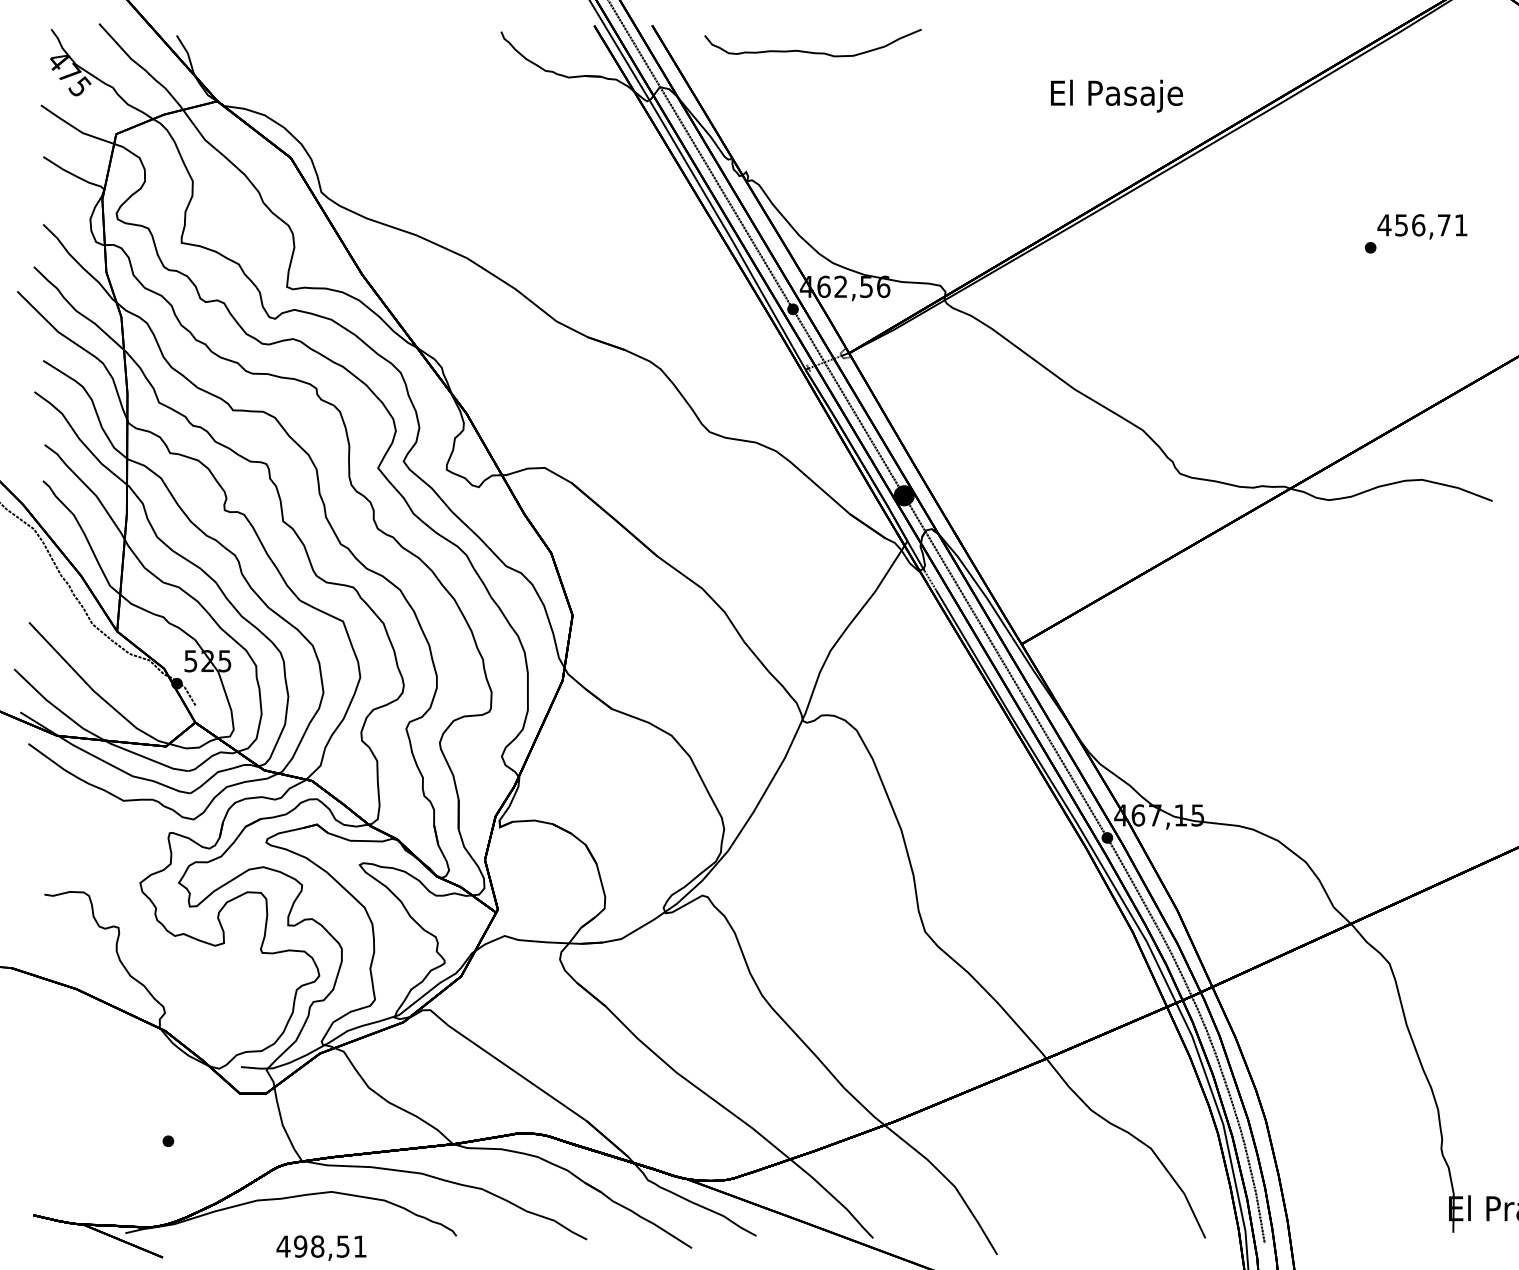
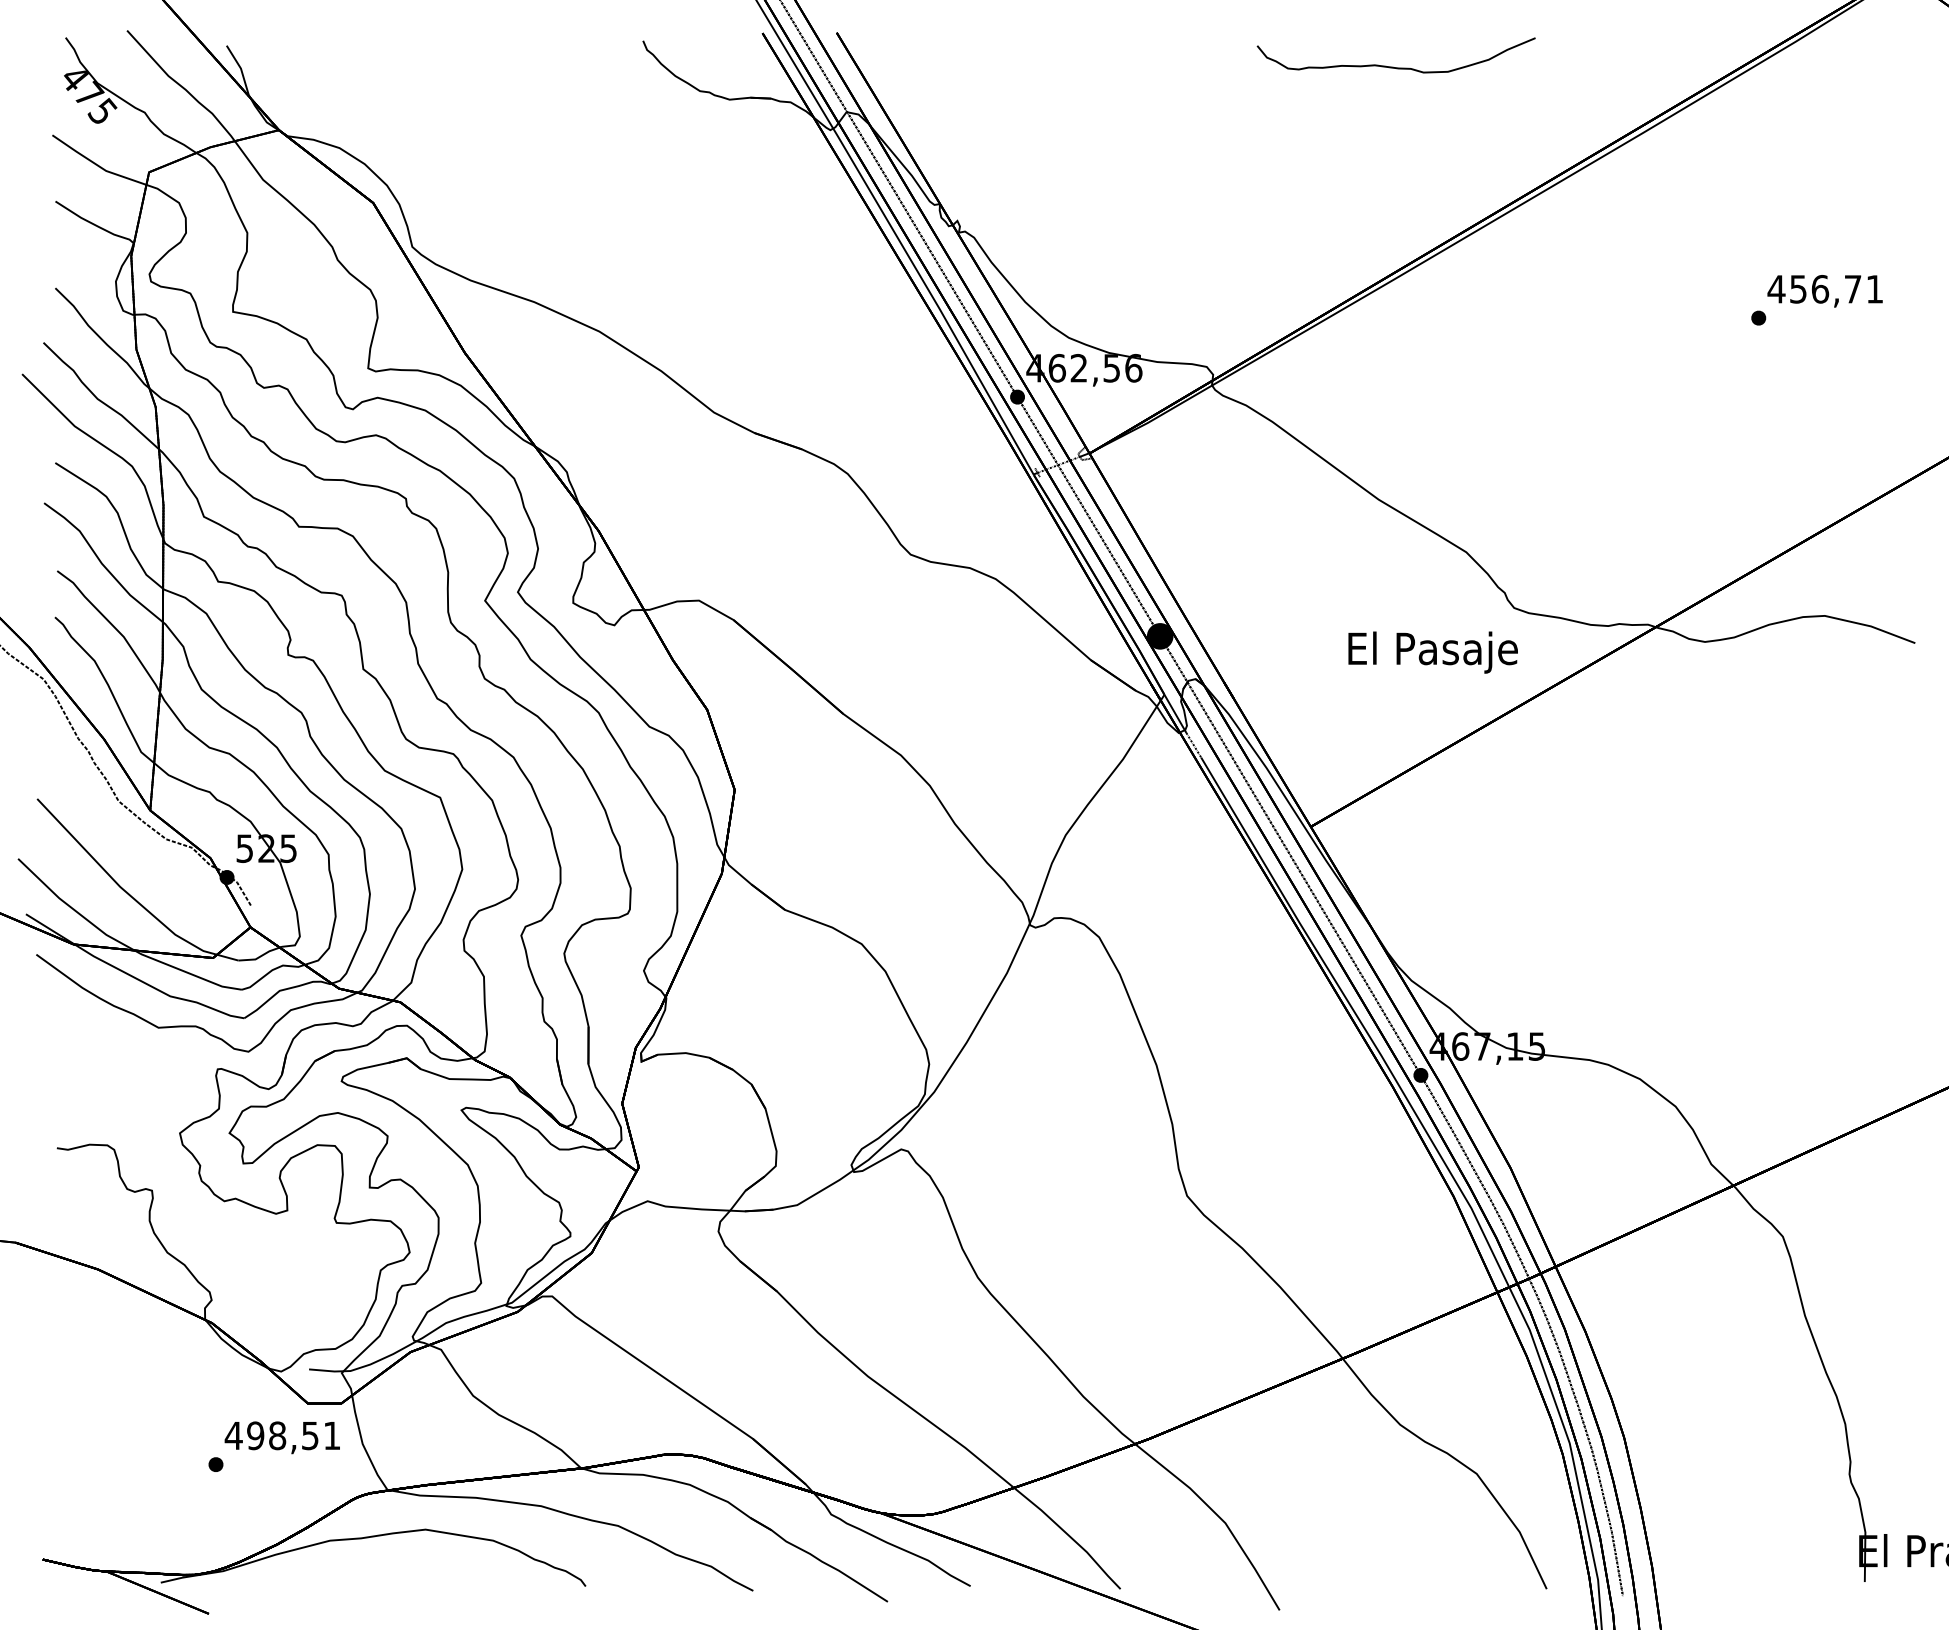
part: (810, 51) -> (1393, 66), moved
text: (1116, 96) -> (1432, 652), moved
text: (320, 1247) -> (281, 1437), moved

